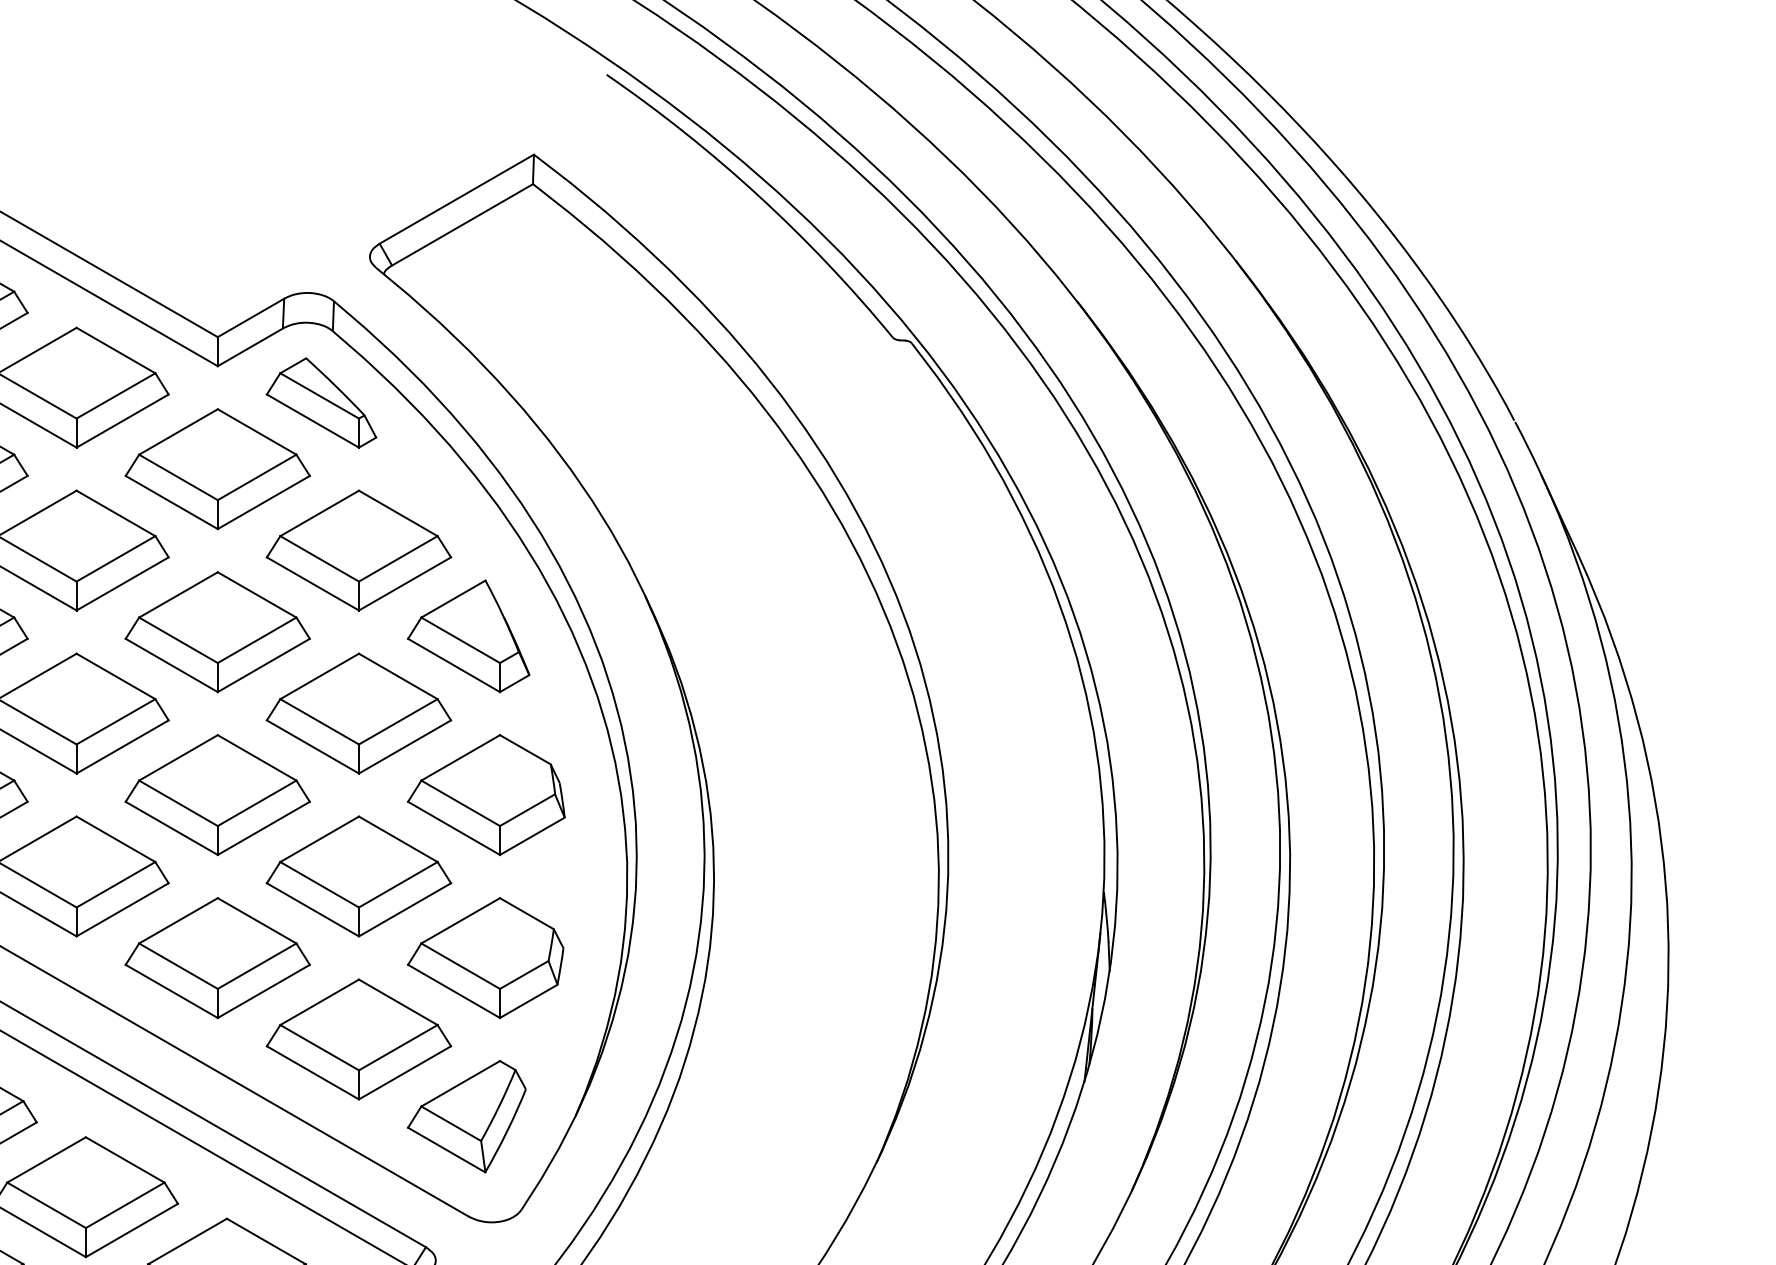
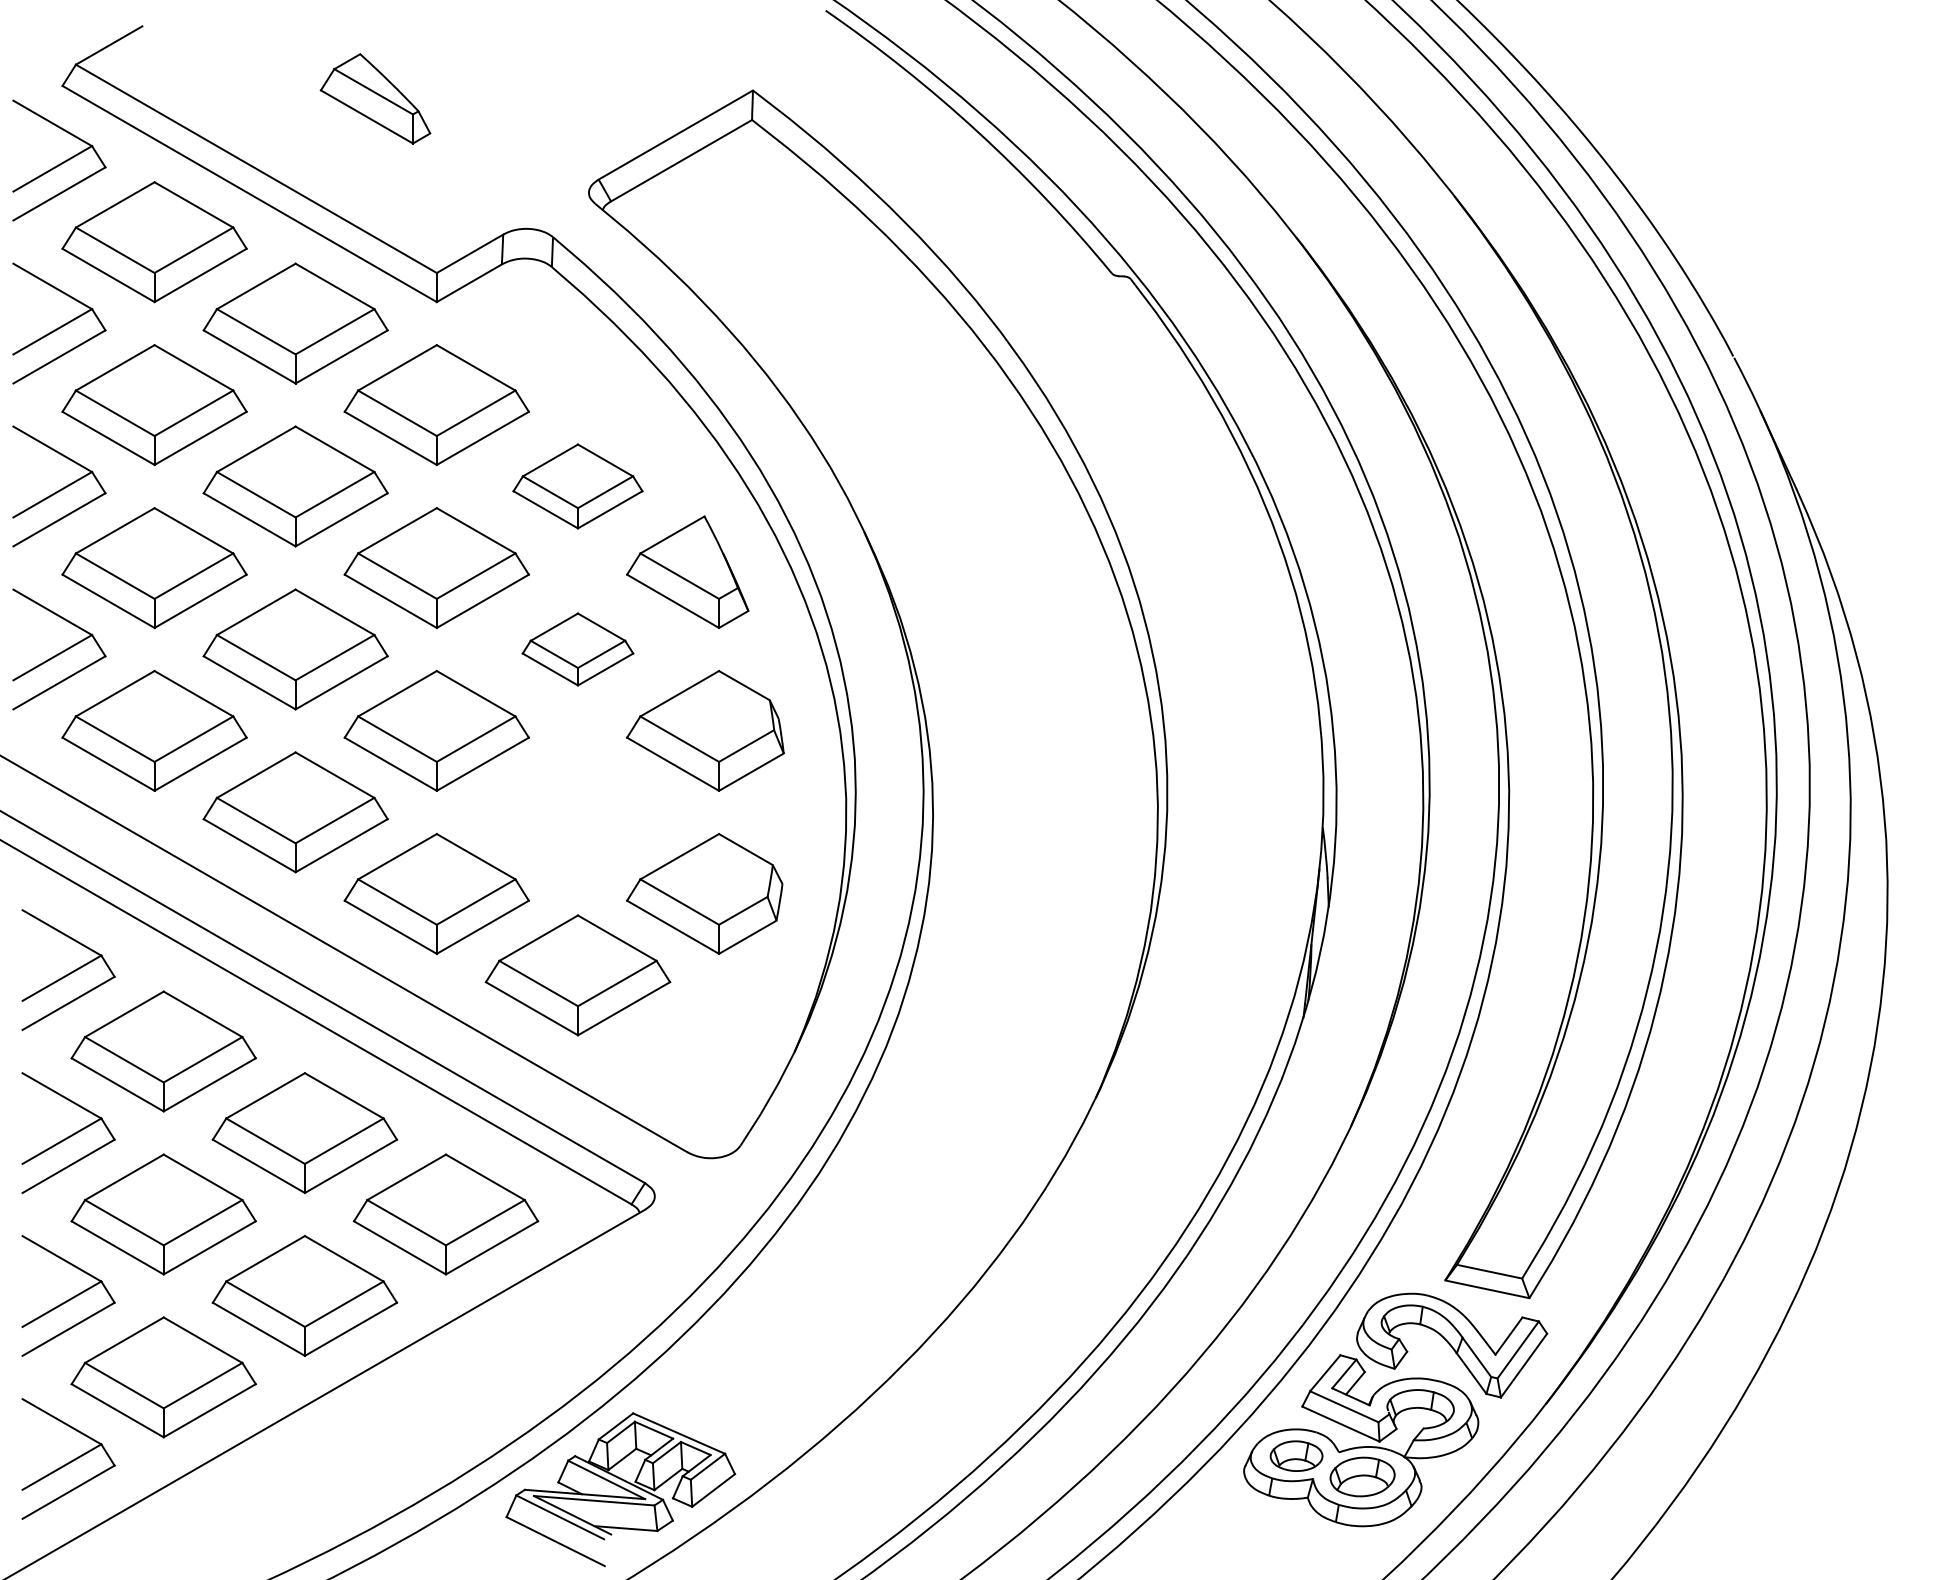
part: (321, 402) -> (375, 98), moved
part: (358, 550) -> (577, 486), size x0.7
part: (358, 713) -> (577, 649), size x0.6
part: (358, 876) -> (577, 812), removed
part: (466, 1116) -> (685, 1052), removed

